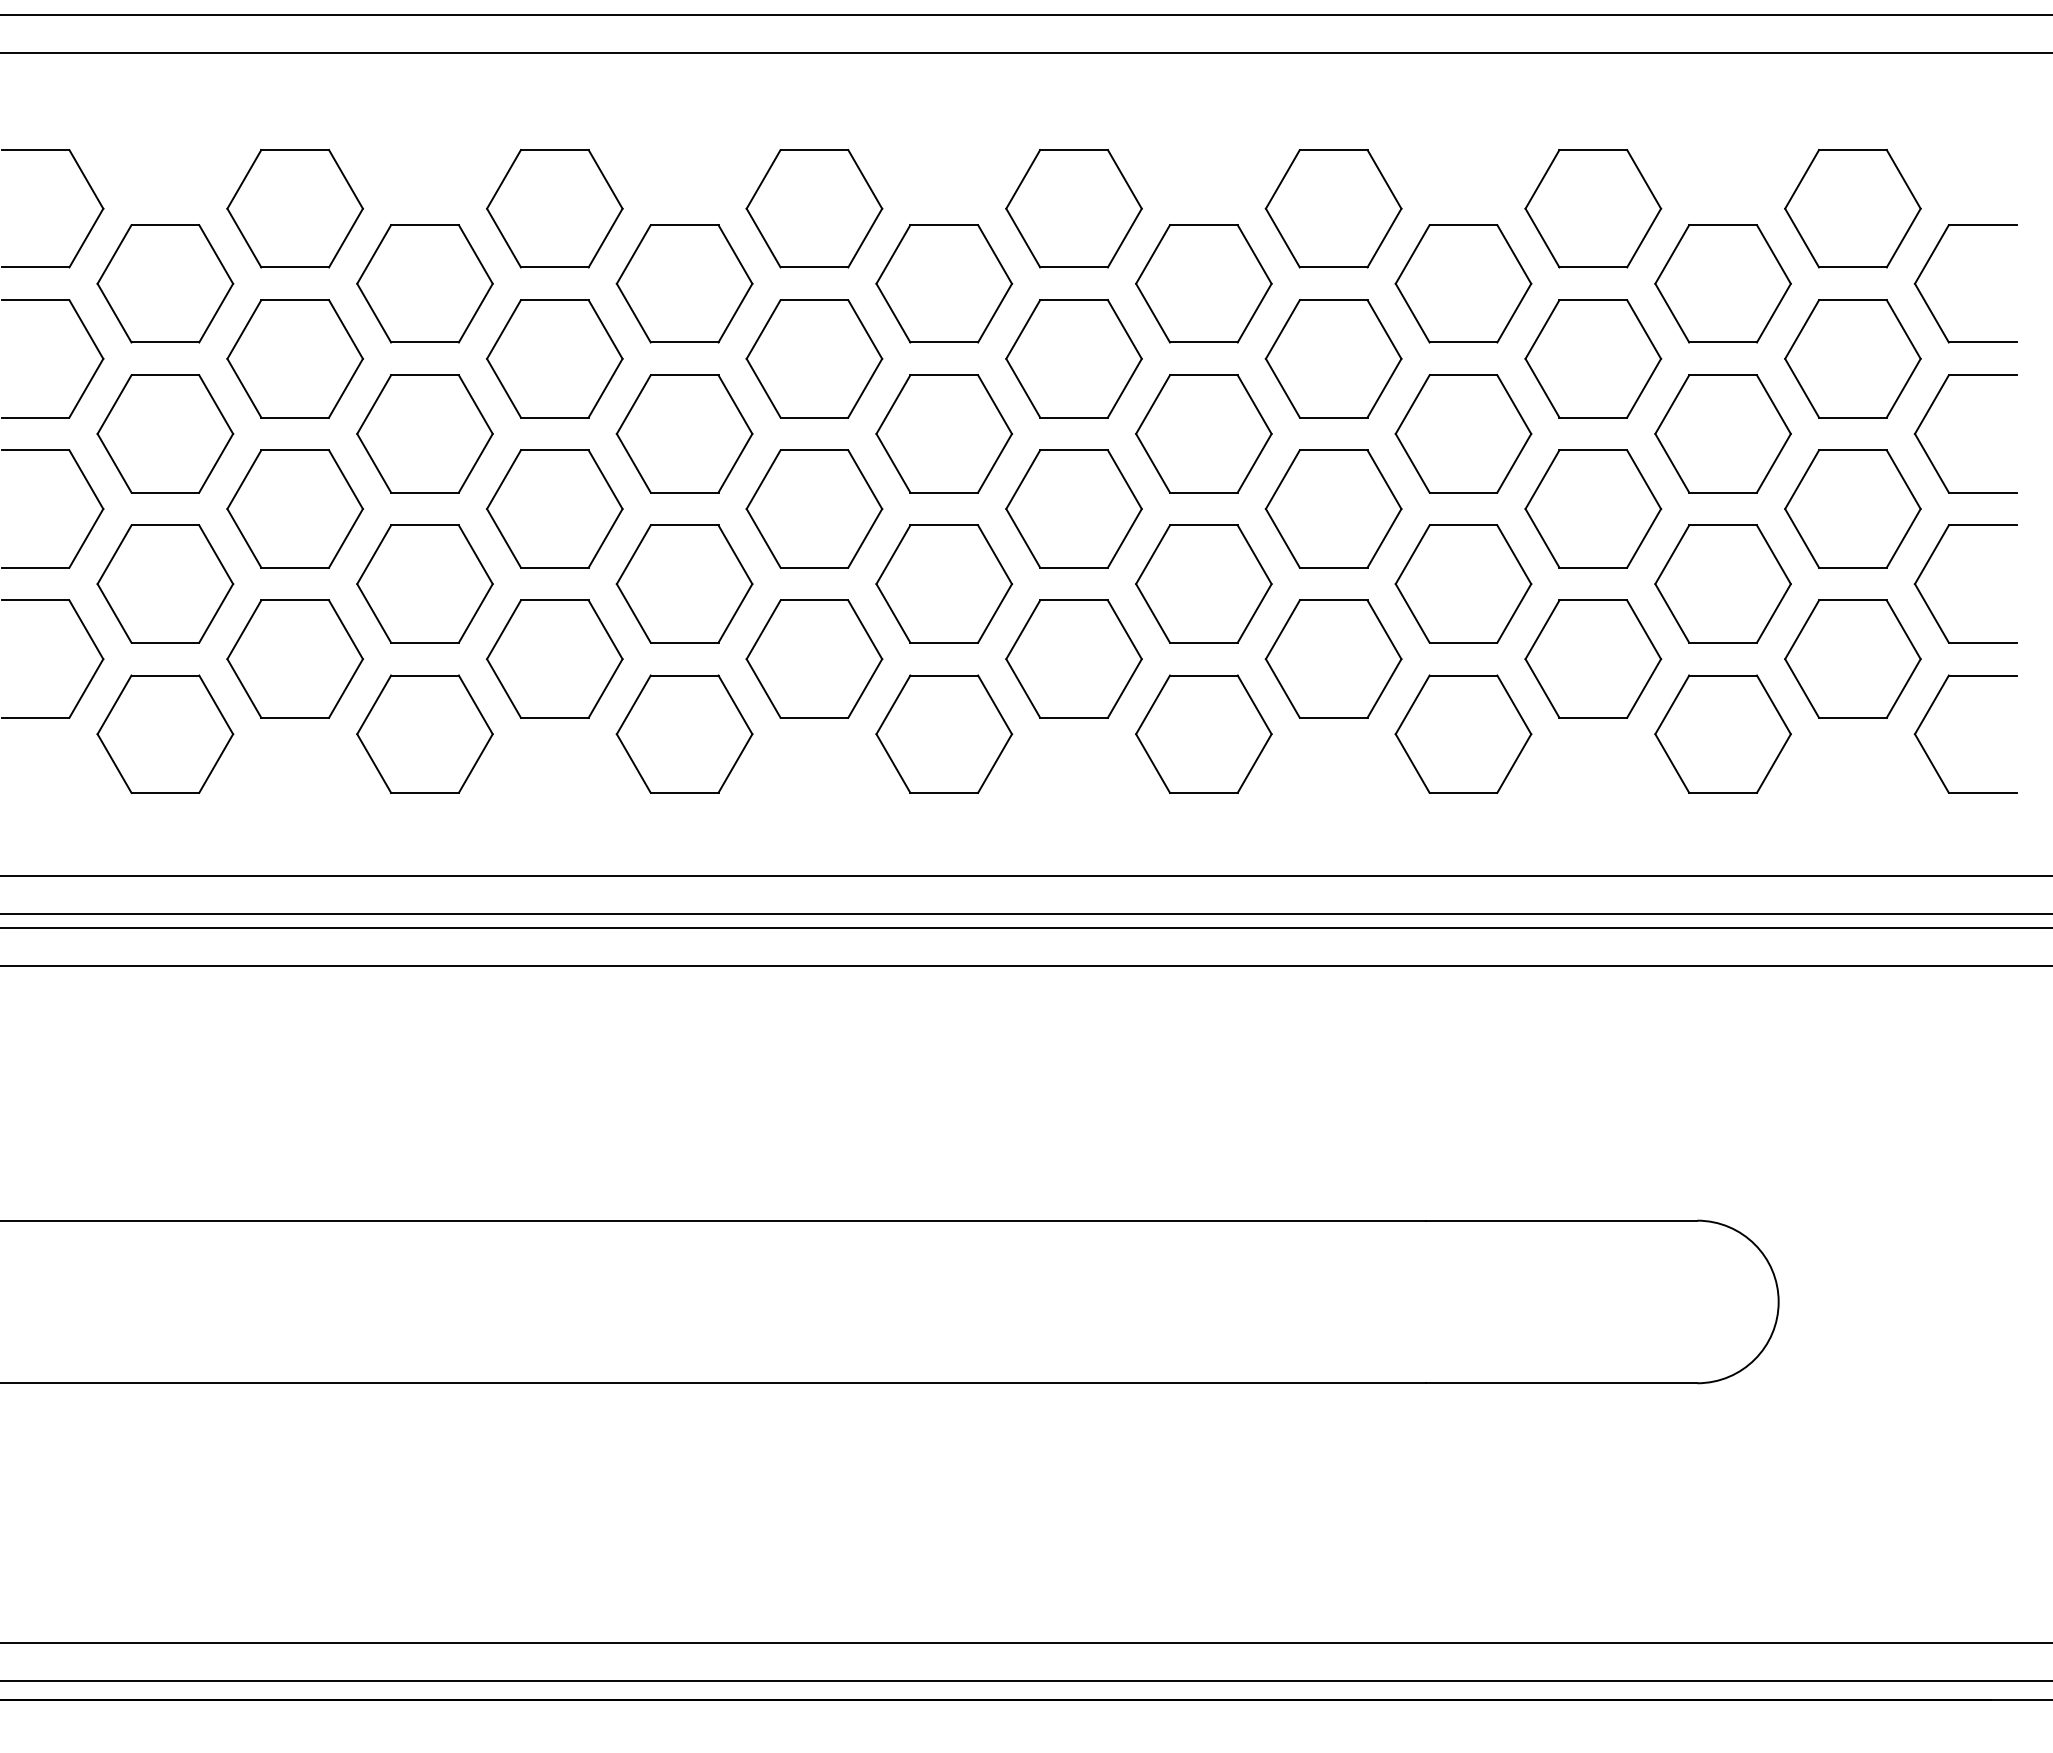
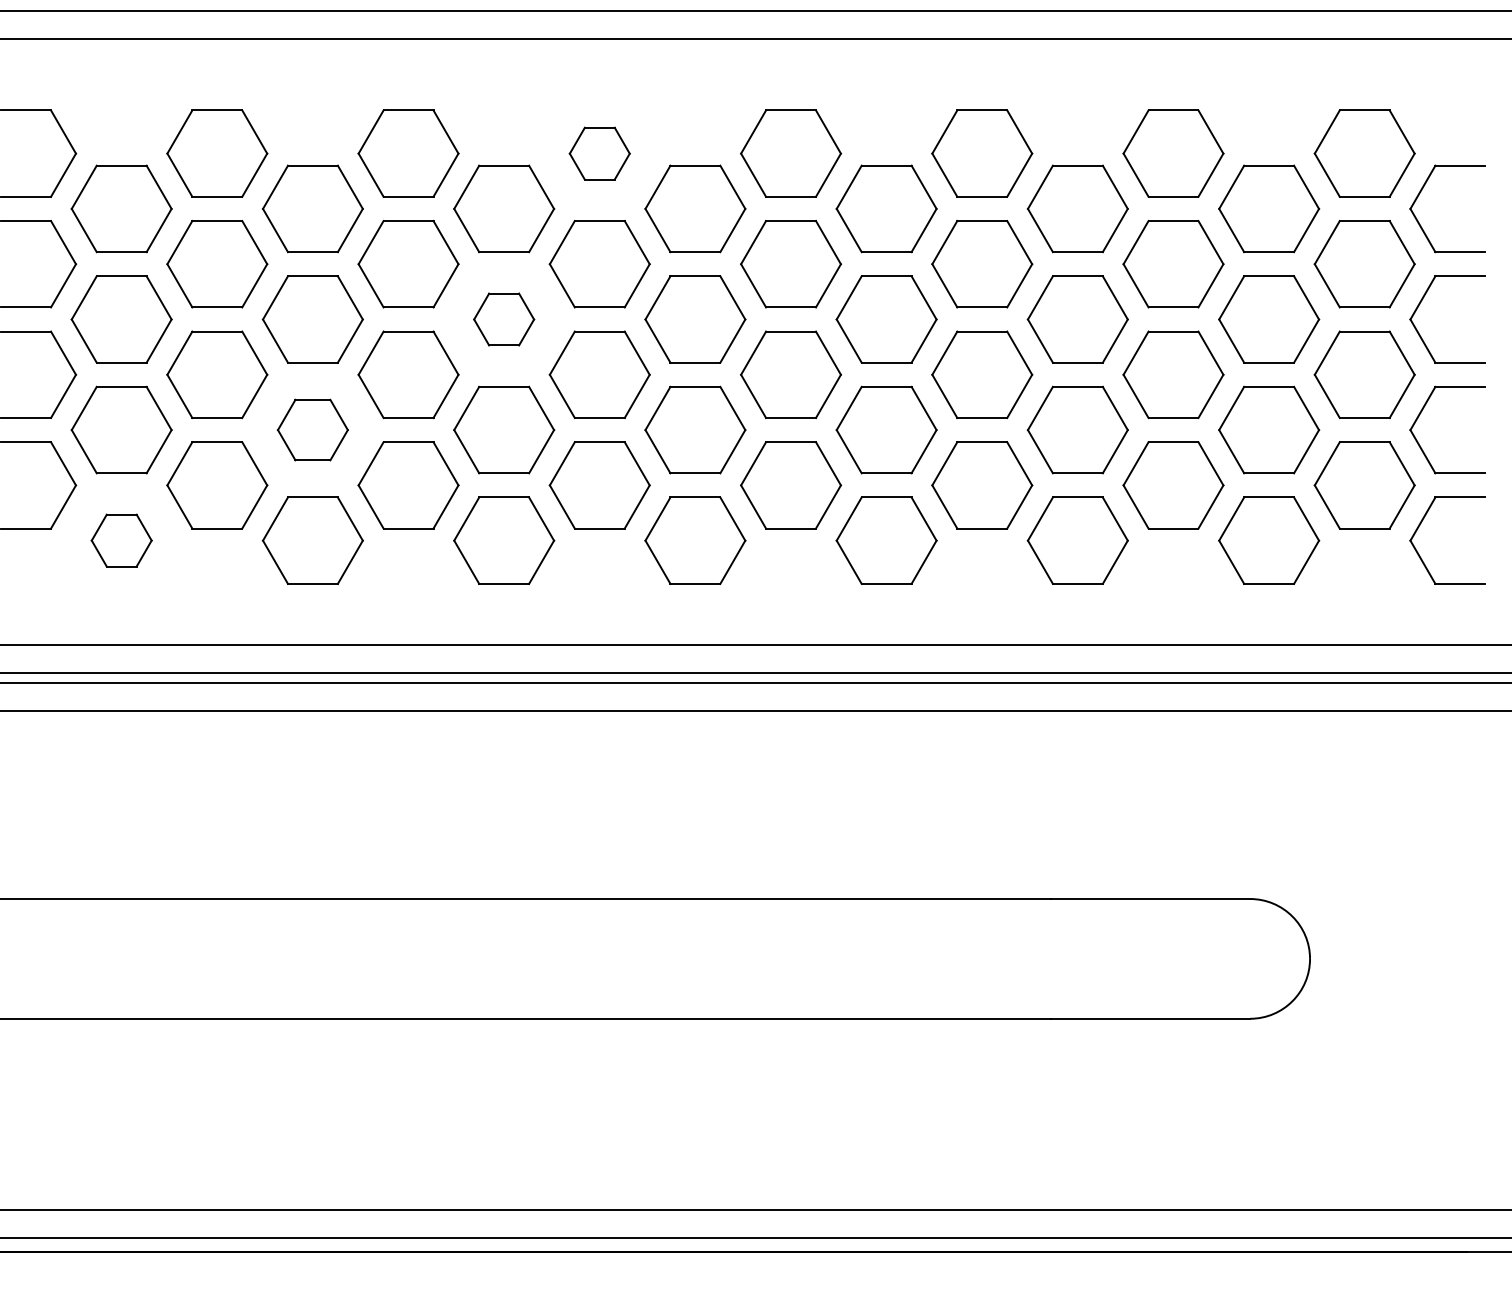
part: (814, 208) -> (599, 153), size x0.6
part: (684, 433) -> (504, 319), size x0.6
part: (424, 583) -> (312, 429), size x0.7
part: (165, 733) -> (121, 540), size x0.6

